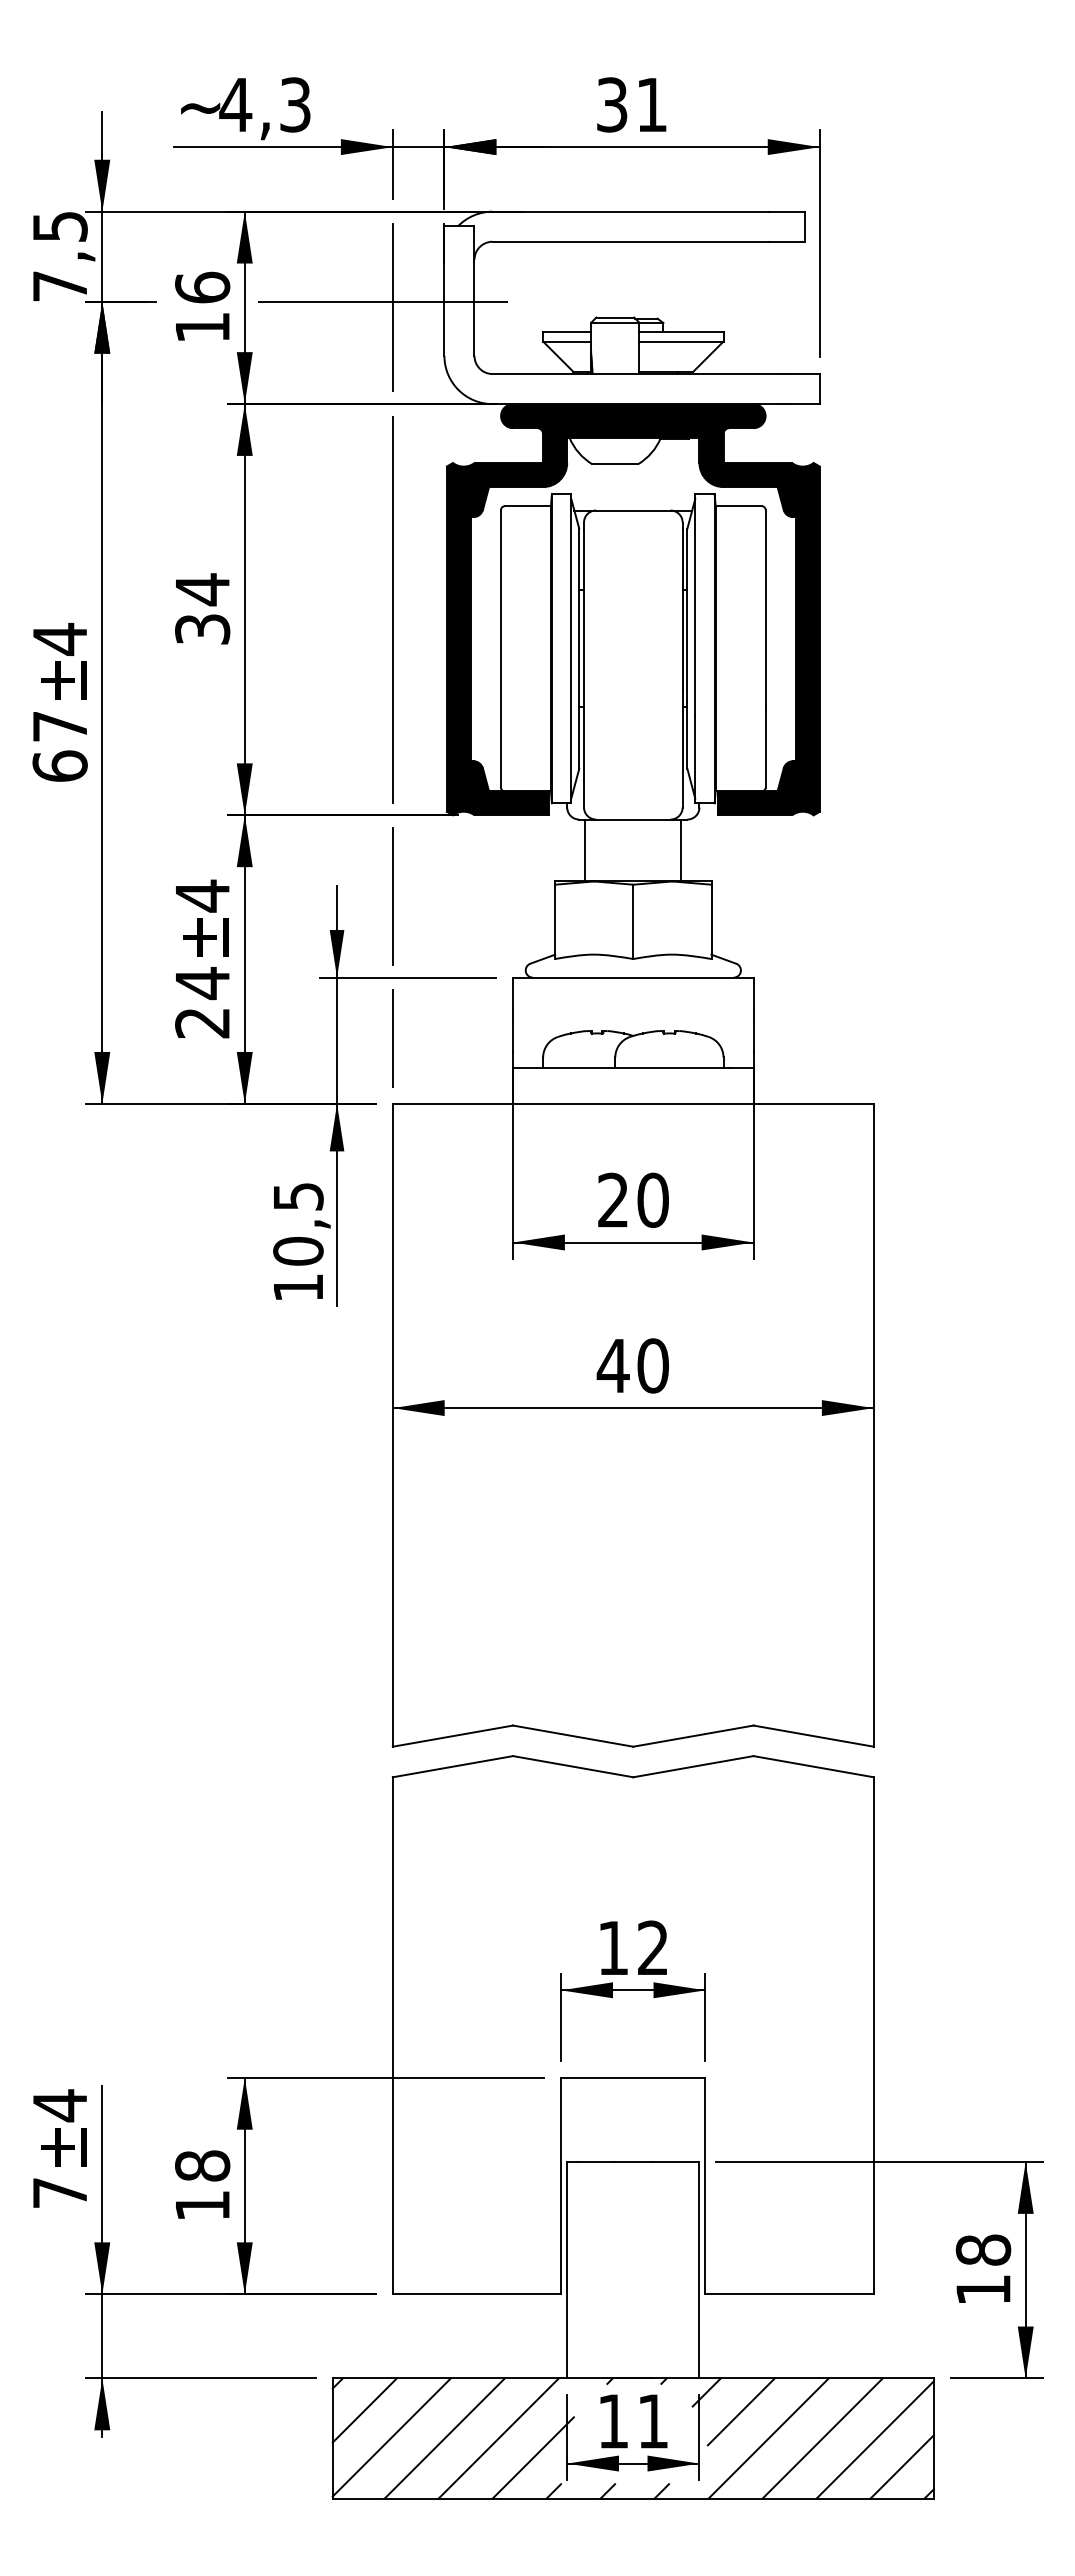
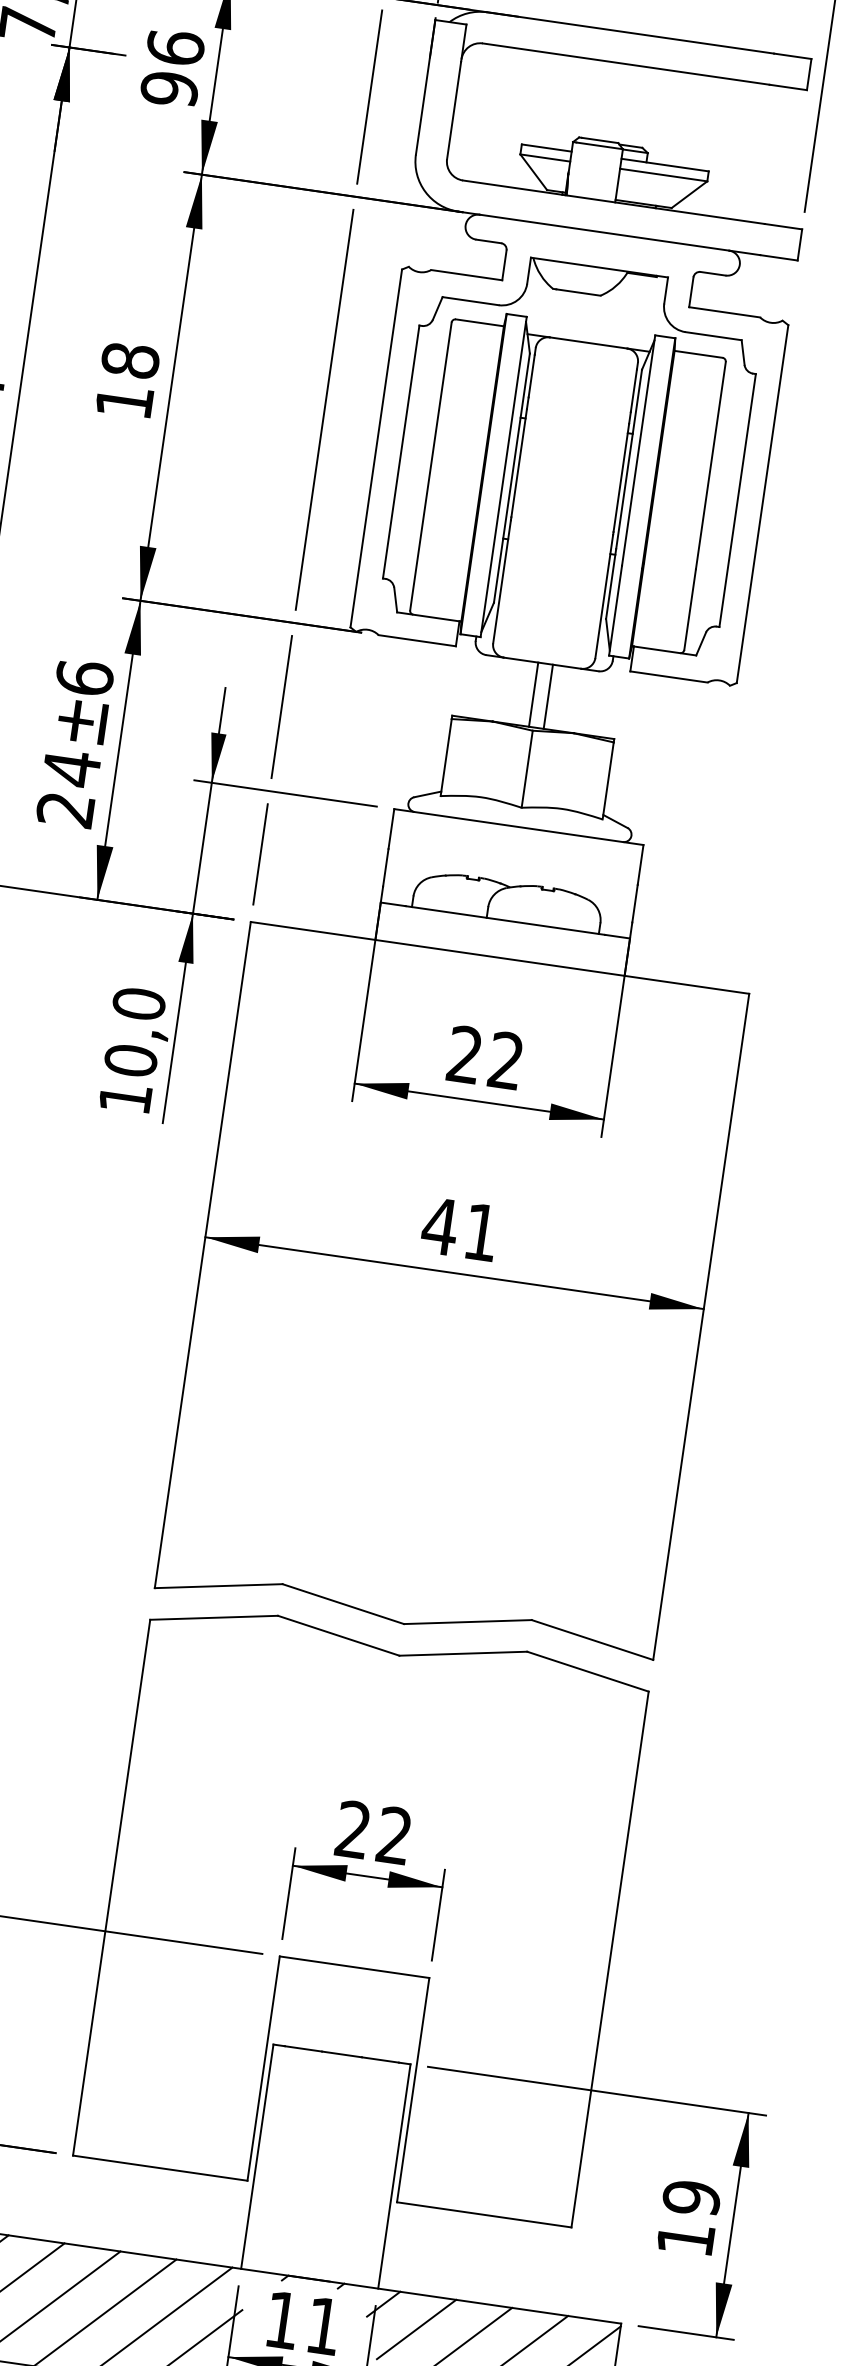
line: (382, 301) -> (359, 88), removed
text: (202, 327) -> (169, 88), 16 -> 96
text: (202, 608) -> (127, 380), 34 -> 18
fill: (632, 609) -> (572, 445), removed
line: (585, 850) -> (533, 694), moved
line: (681, 850) -> (548, 696), moved
text: (202, 895) -> (84, 677), 4 -> 6
text: (298, 1196) -> (139, 1003), 10,5 -> 10,0
text: (652, 1200) -> (505, 1060), 20 -> 22
text: (652, 1365) -> (480, 1231), 40 -> 41
text: (612, 1947) -> (352, 1829), 12 -> 22
text: (983, 2250) -> (691, 2198), 18 -> 19

